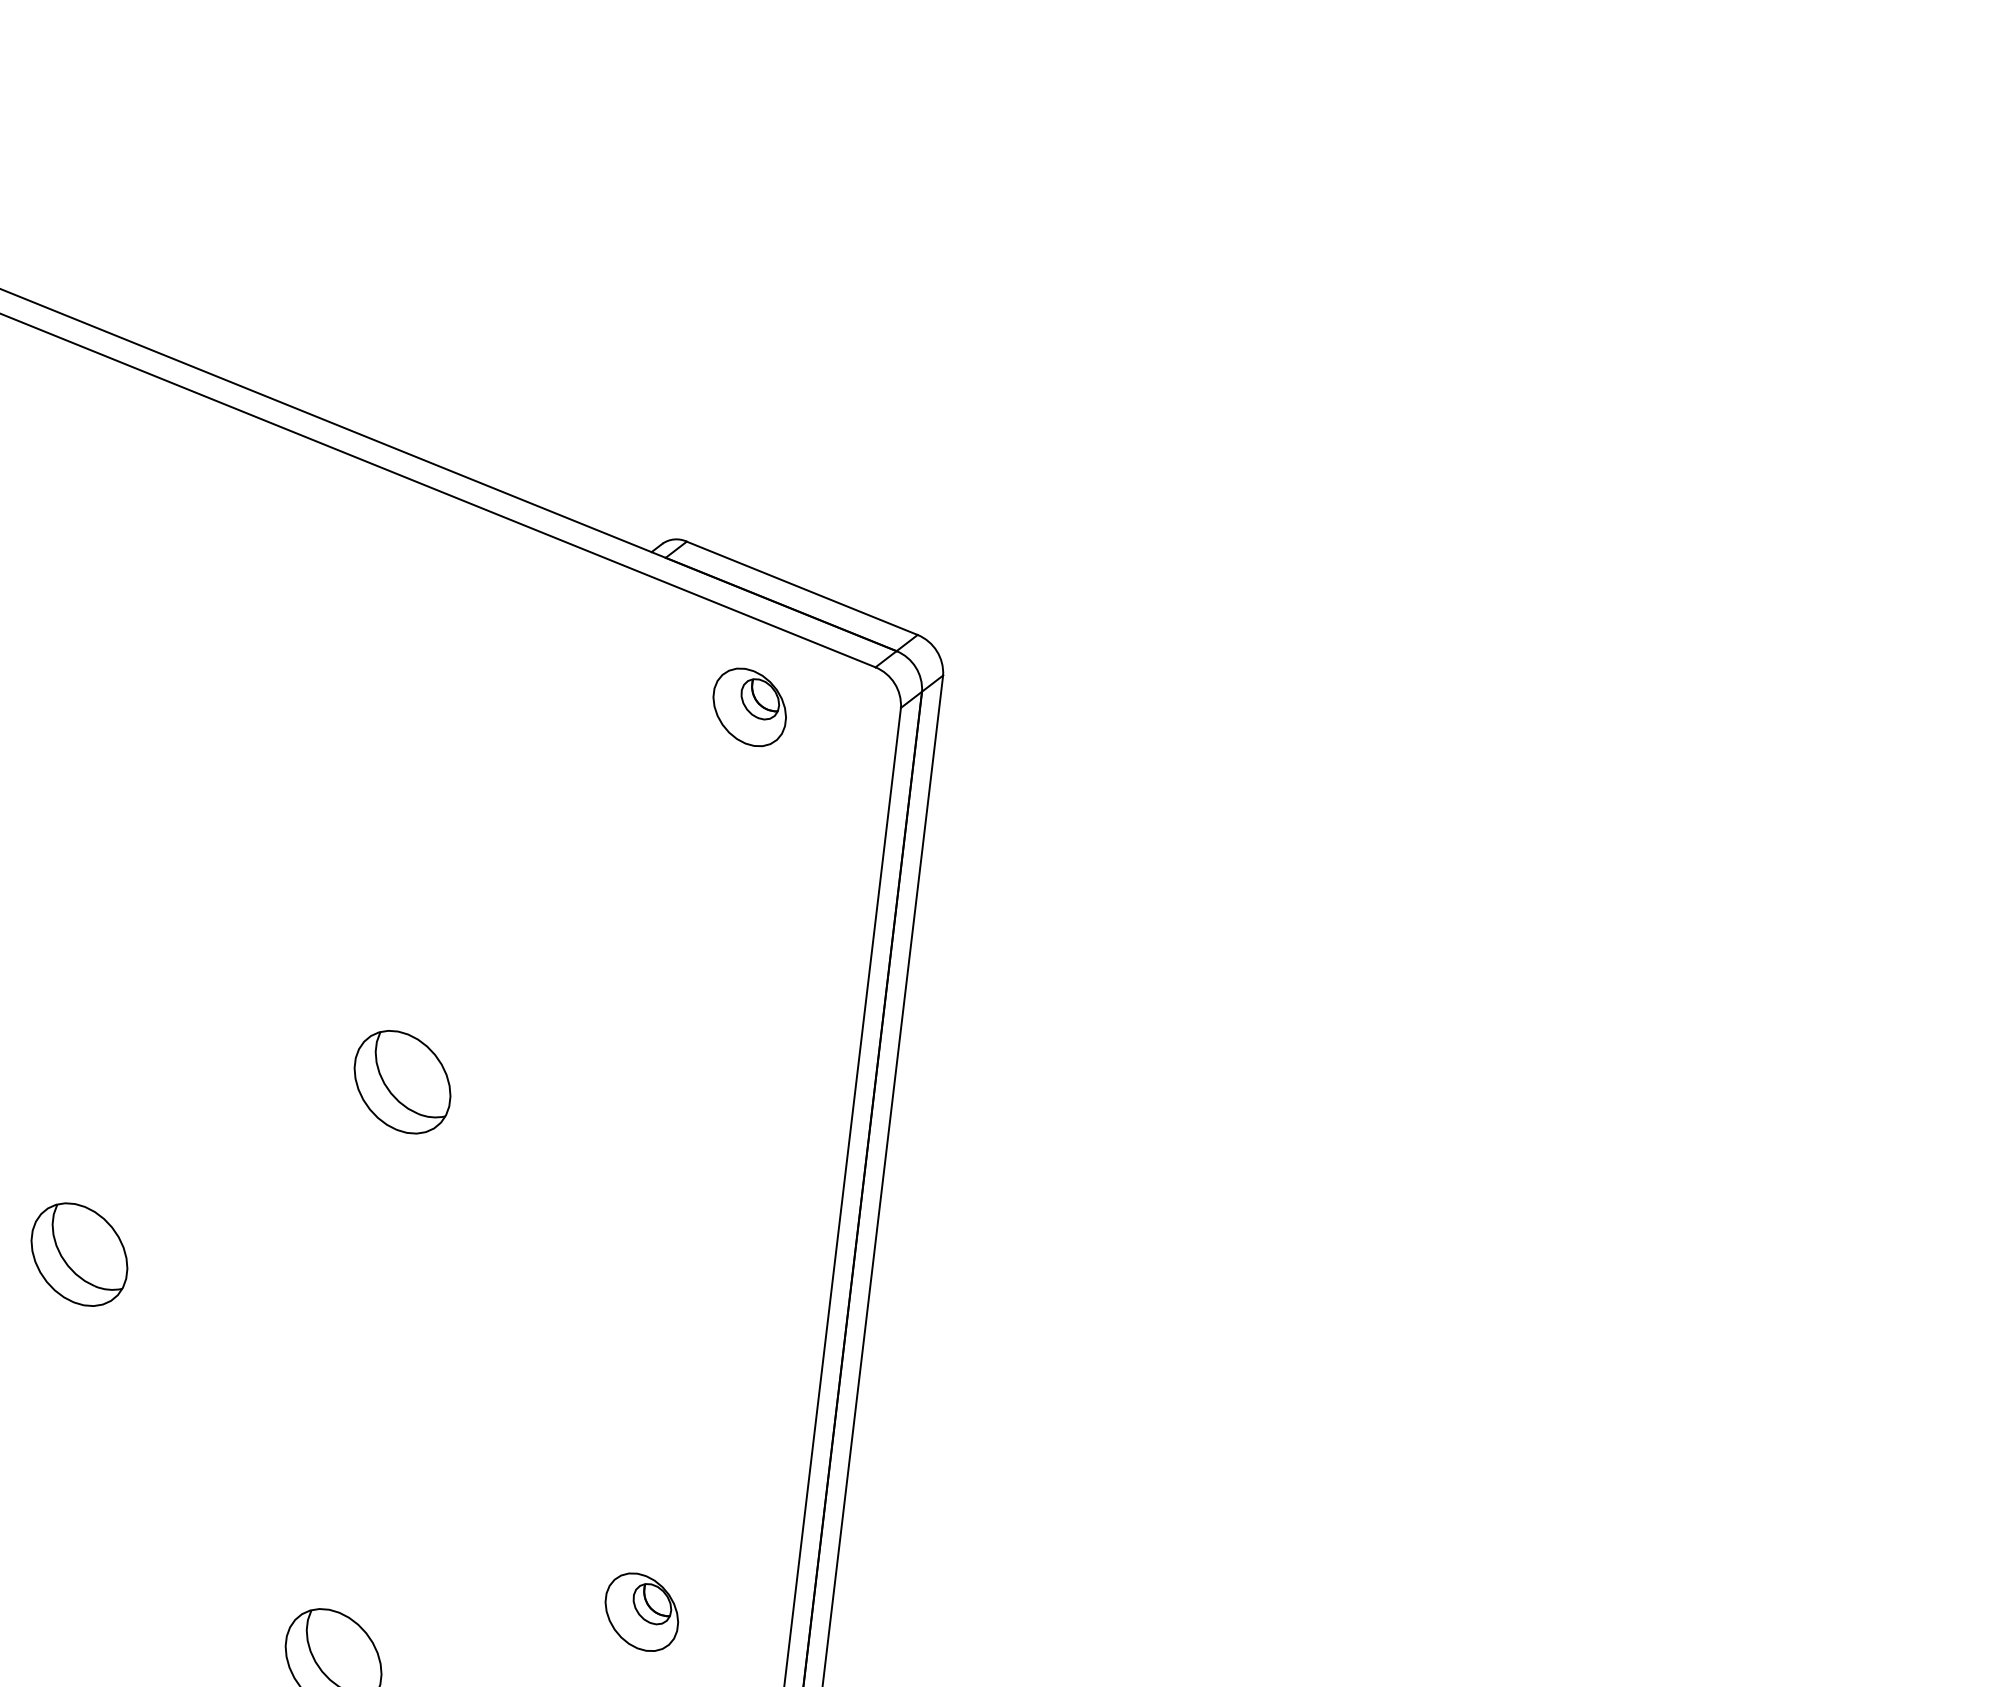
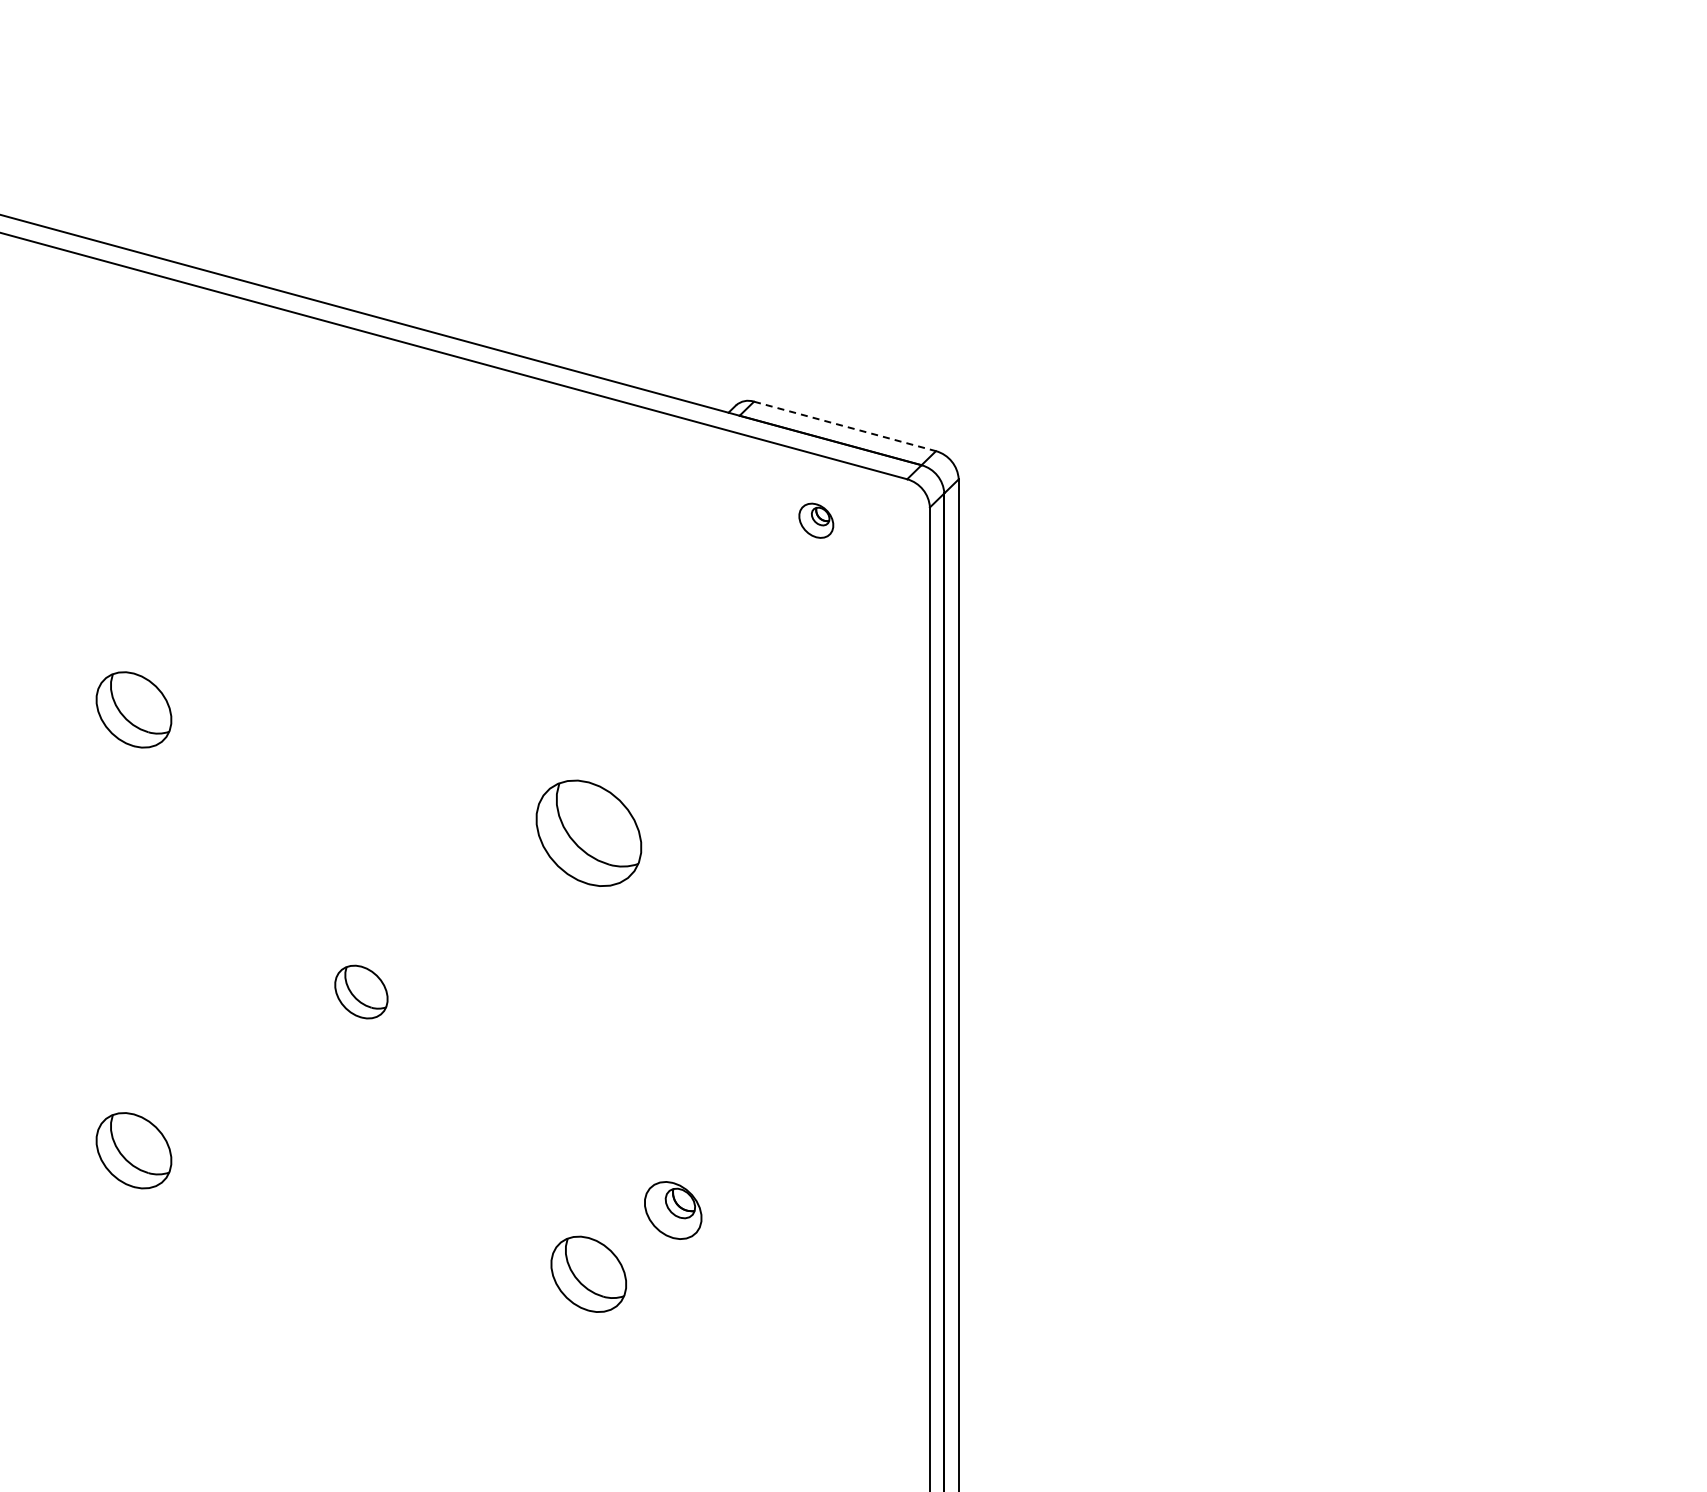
line: (802, 588) -> (845, 426), solid -> dashed
part: (750, 707) -> (816, 520), size x0.6
part: (402, 1082) -> (588, 833), size x1.4
part: (79, 1253) -> (361, 991), size x0.7
part: (642, 1612) -> (673, 1210), moved

